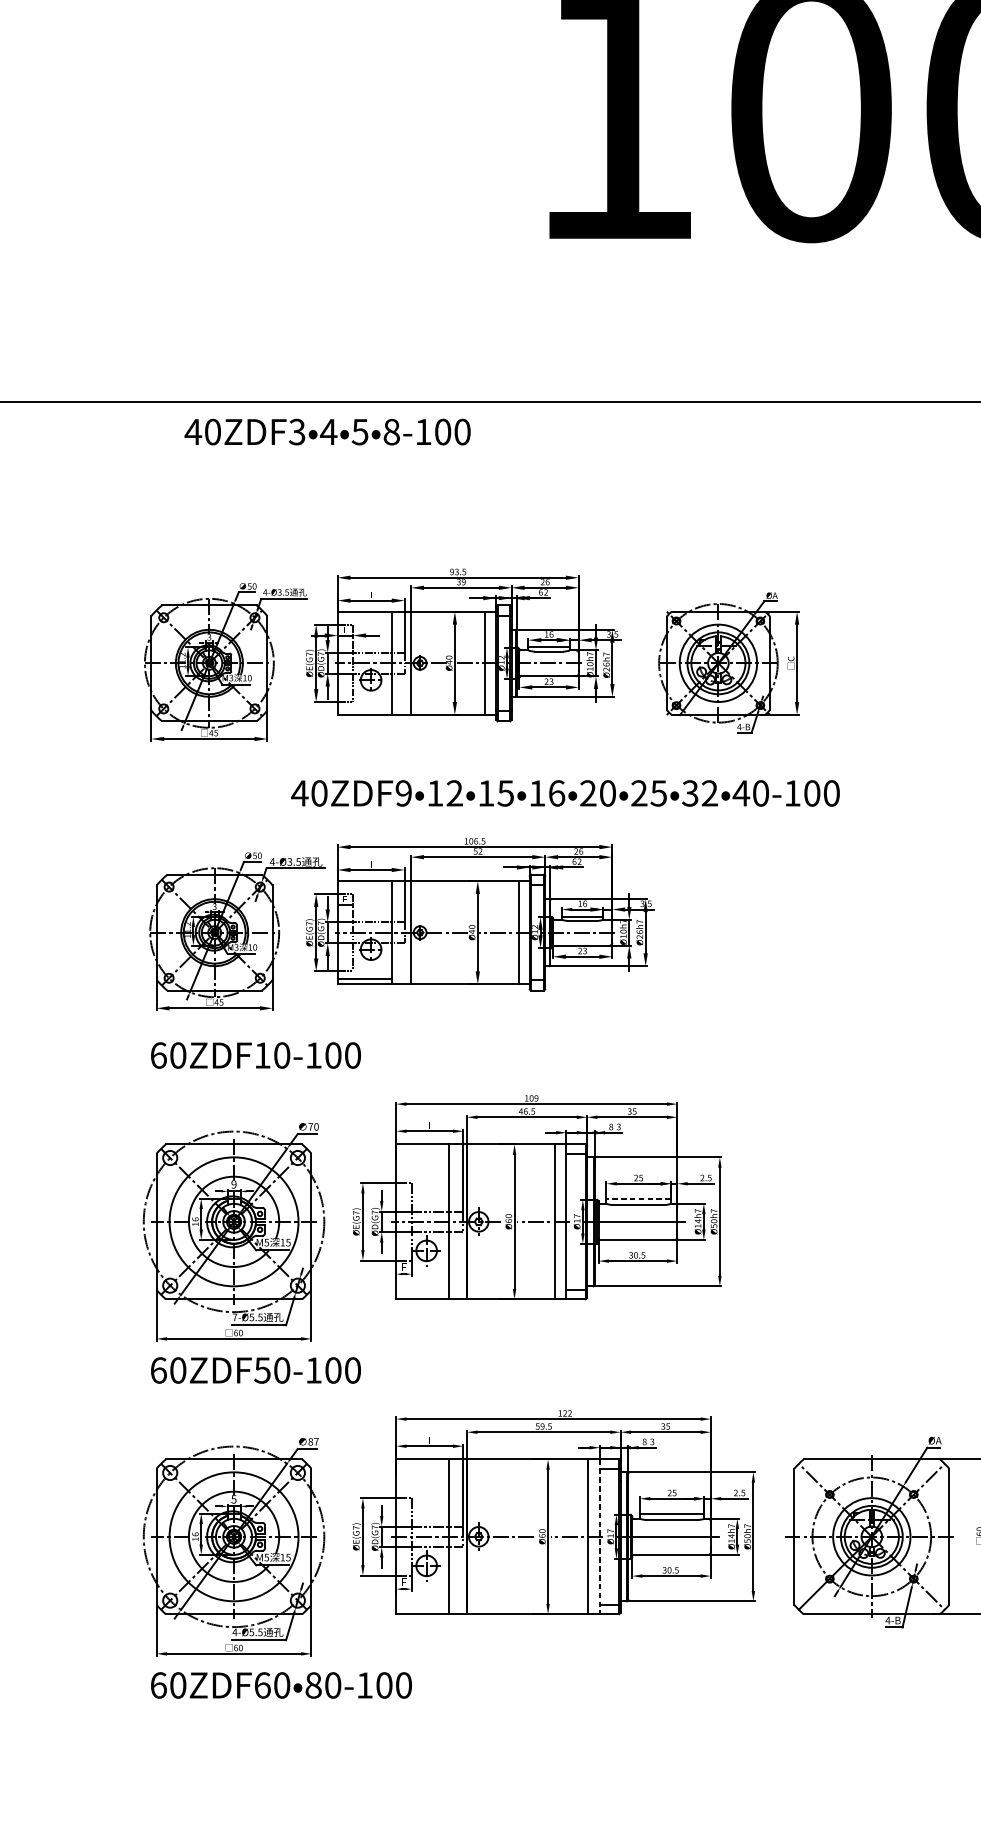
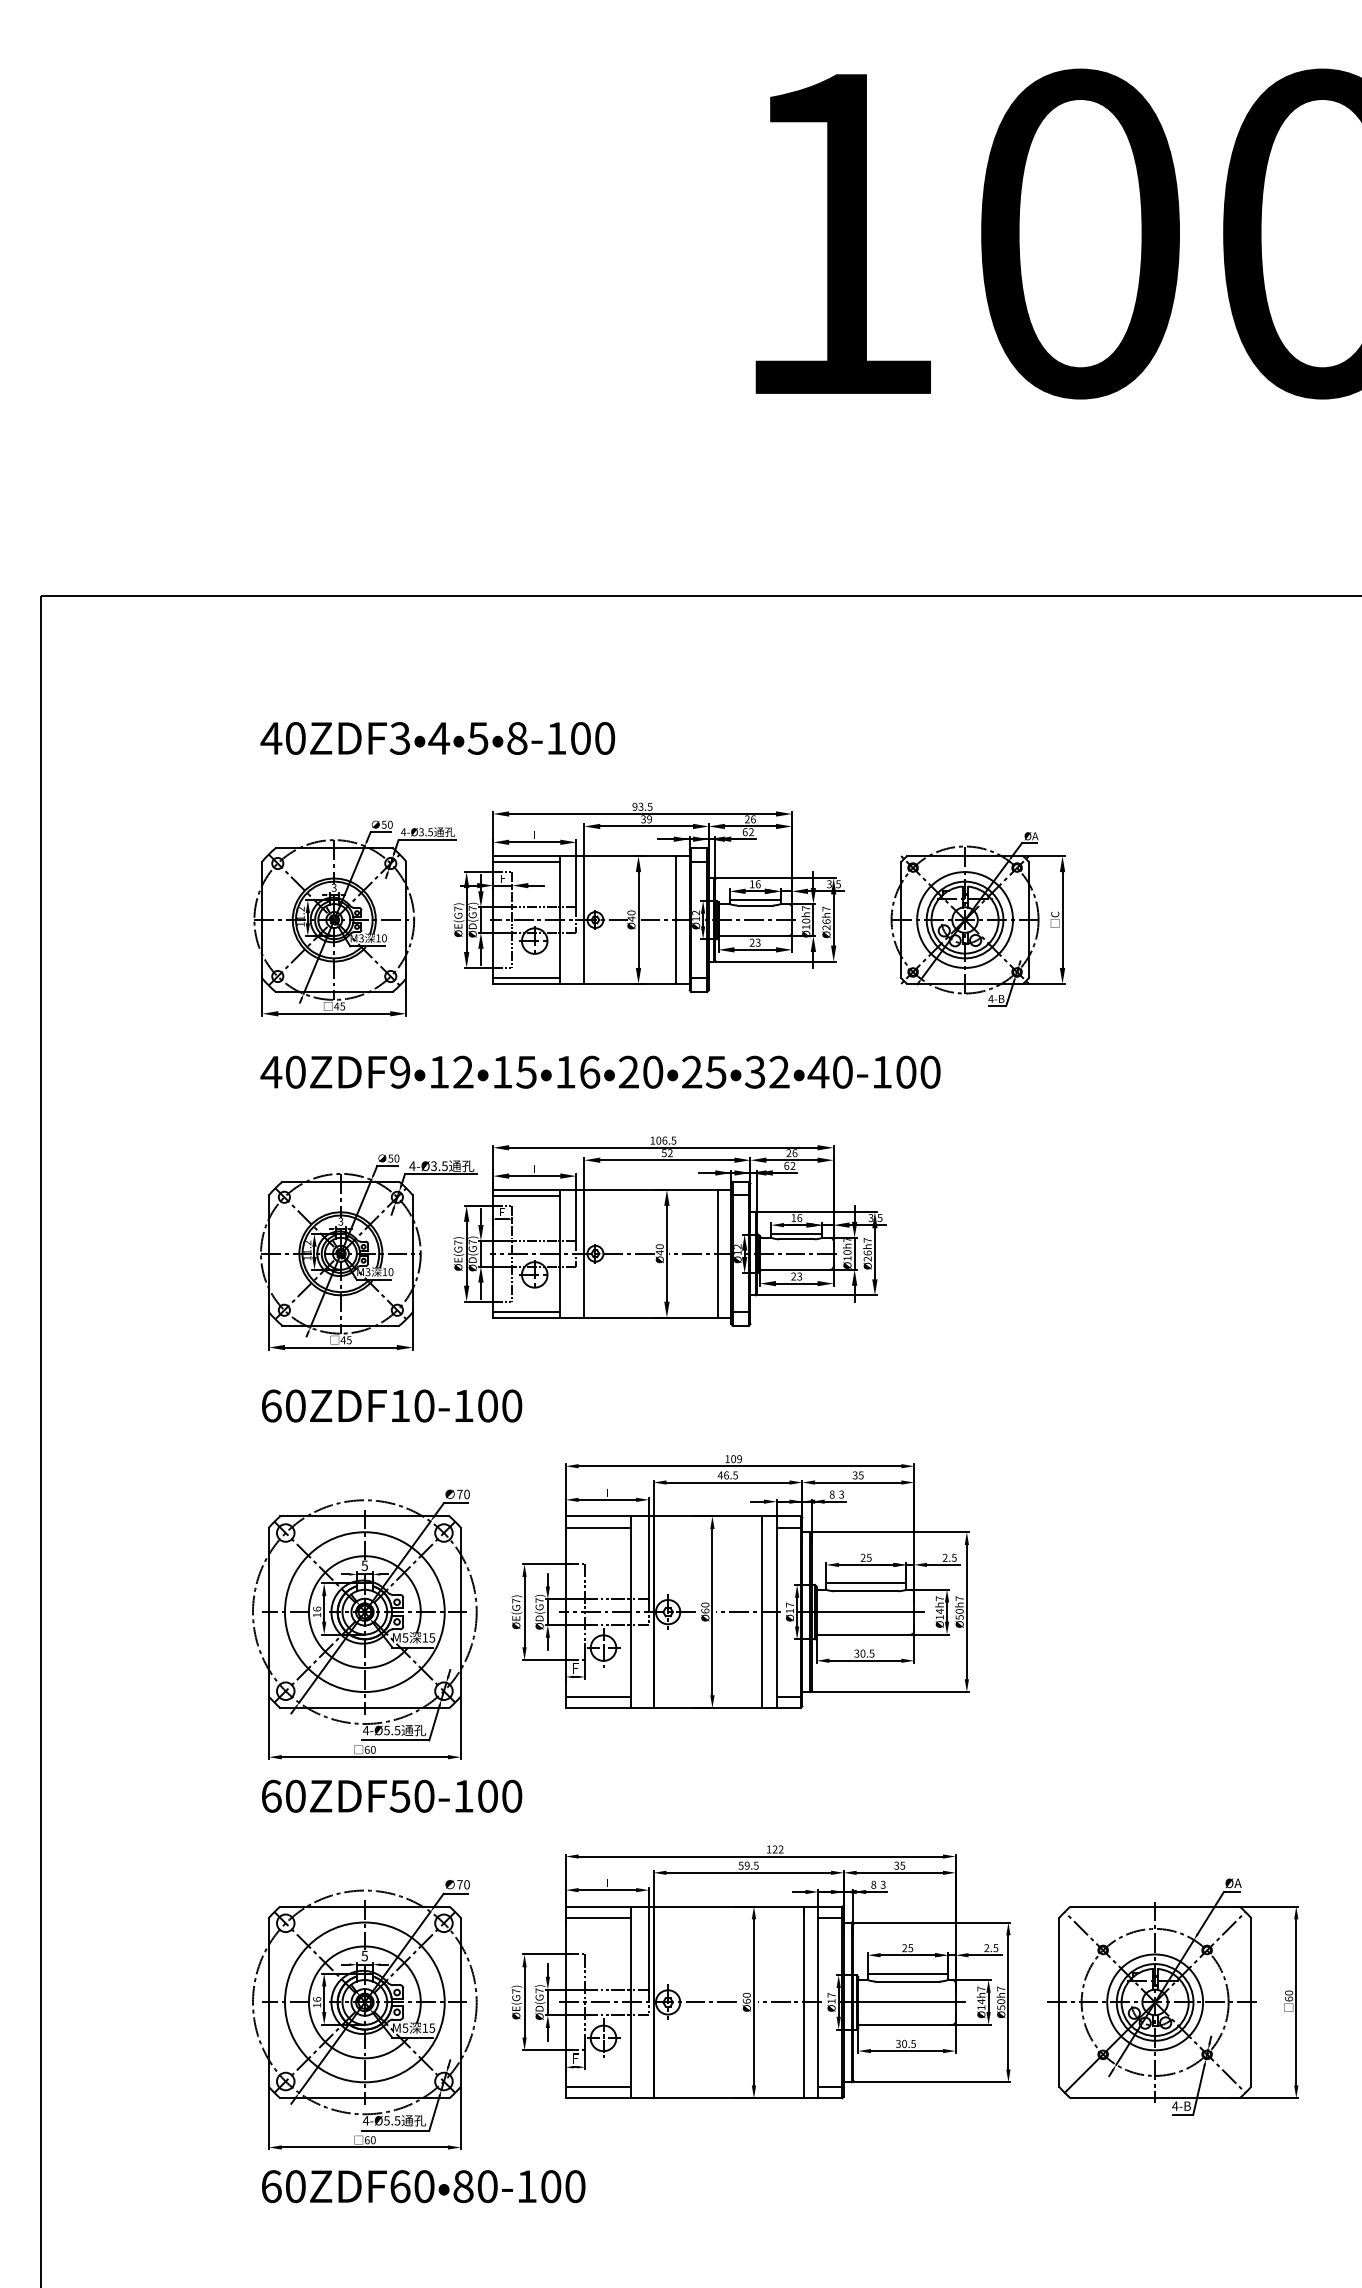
text: (327, 432) -> (437, 738), moved
line: (364, 616) -> (526, 862), added
line: (364, 710) -> (526, 978), added
text: (565, 792) -> (600, 1071), moved
line: (364, 885) -> (526, 1195), added
line: (422, 1153) -> (598, 1527), added
text: (233, 1184) -> (364, 1565), 9 -> 5
line: (638, 1198) -> (866, 1583), dashed -> solid
line: (422, 1289) -> (598, 1696), added
text: (234, 1317) -> (365, 1730), 7- -> 4-
text: (313, 1441) -> (463, 1884), 87 -> 70
line: (422, 1468) -> (598, 1917), added
line: (600, 1536) -> (818, 2002), dashed -> solid
line: (422, 1604) -> (598, 2086), added

